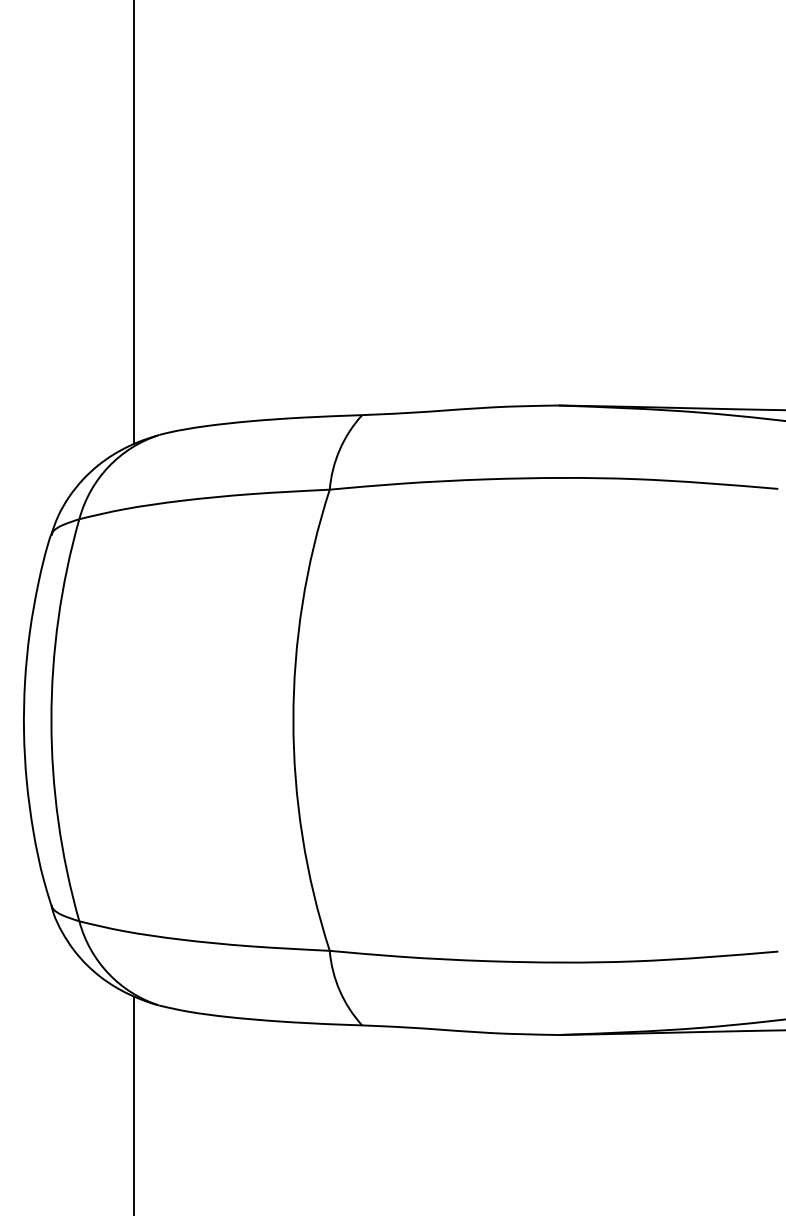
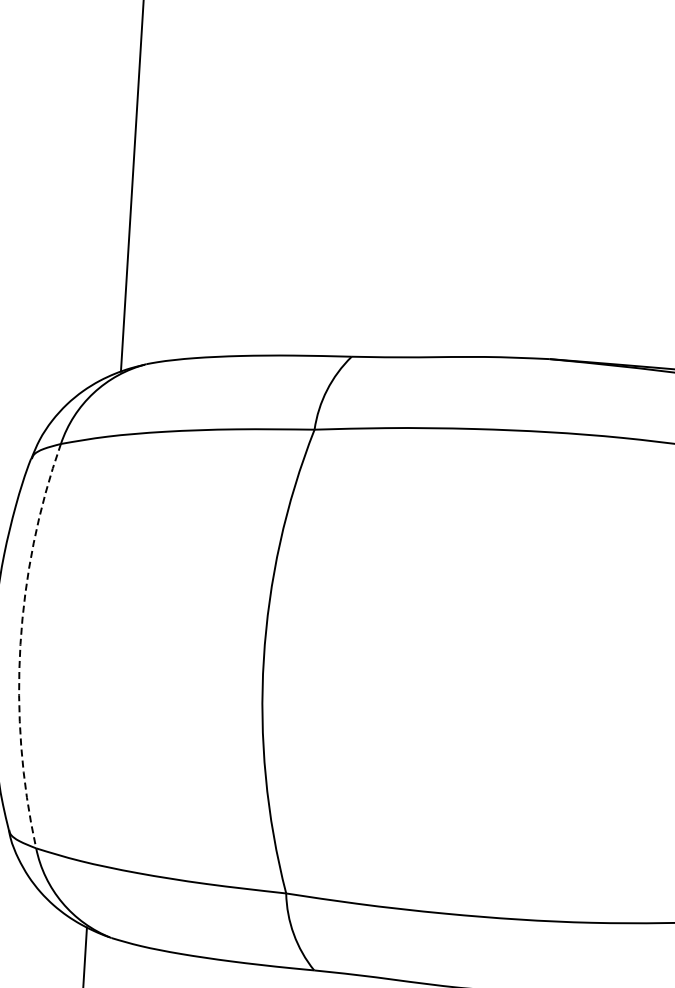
arc: (51, 720) -> (20, 644), solid -> dashed

